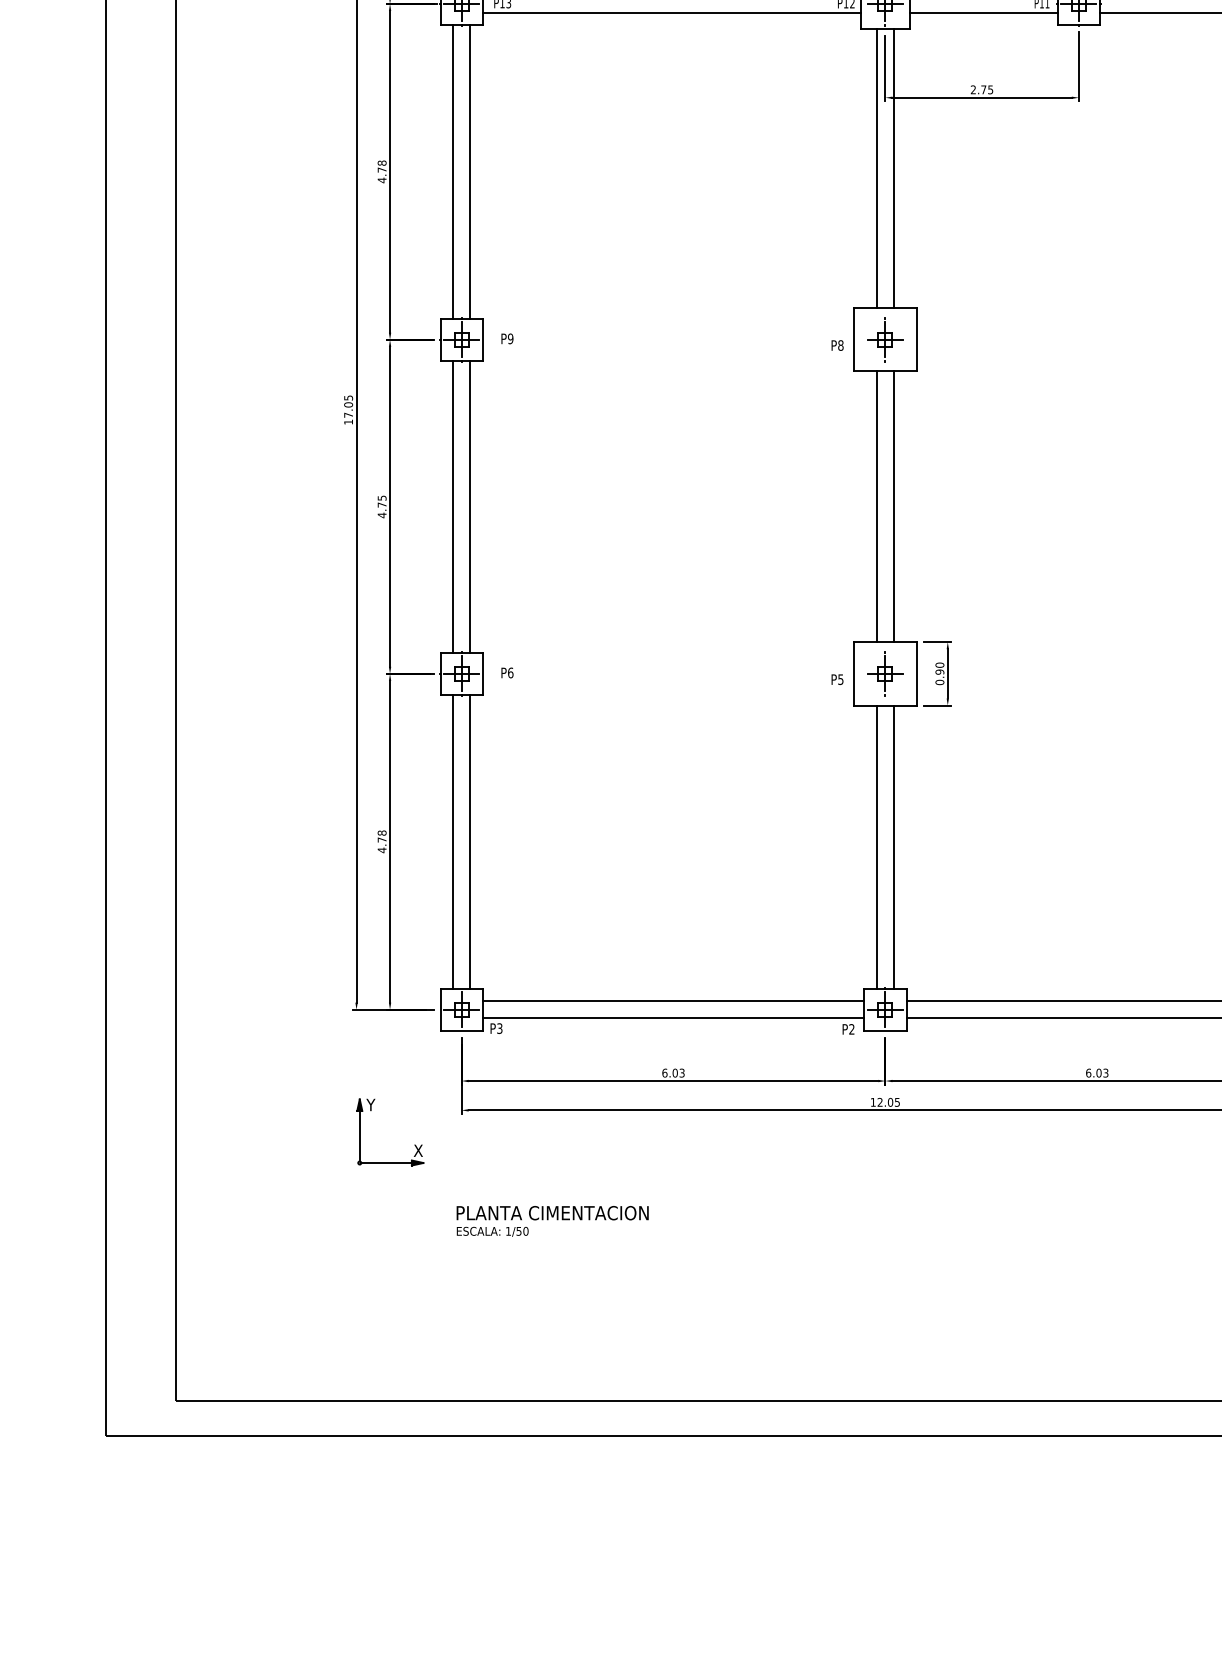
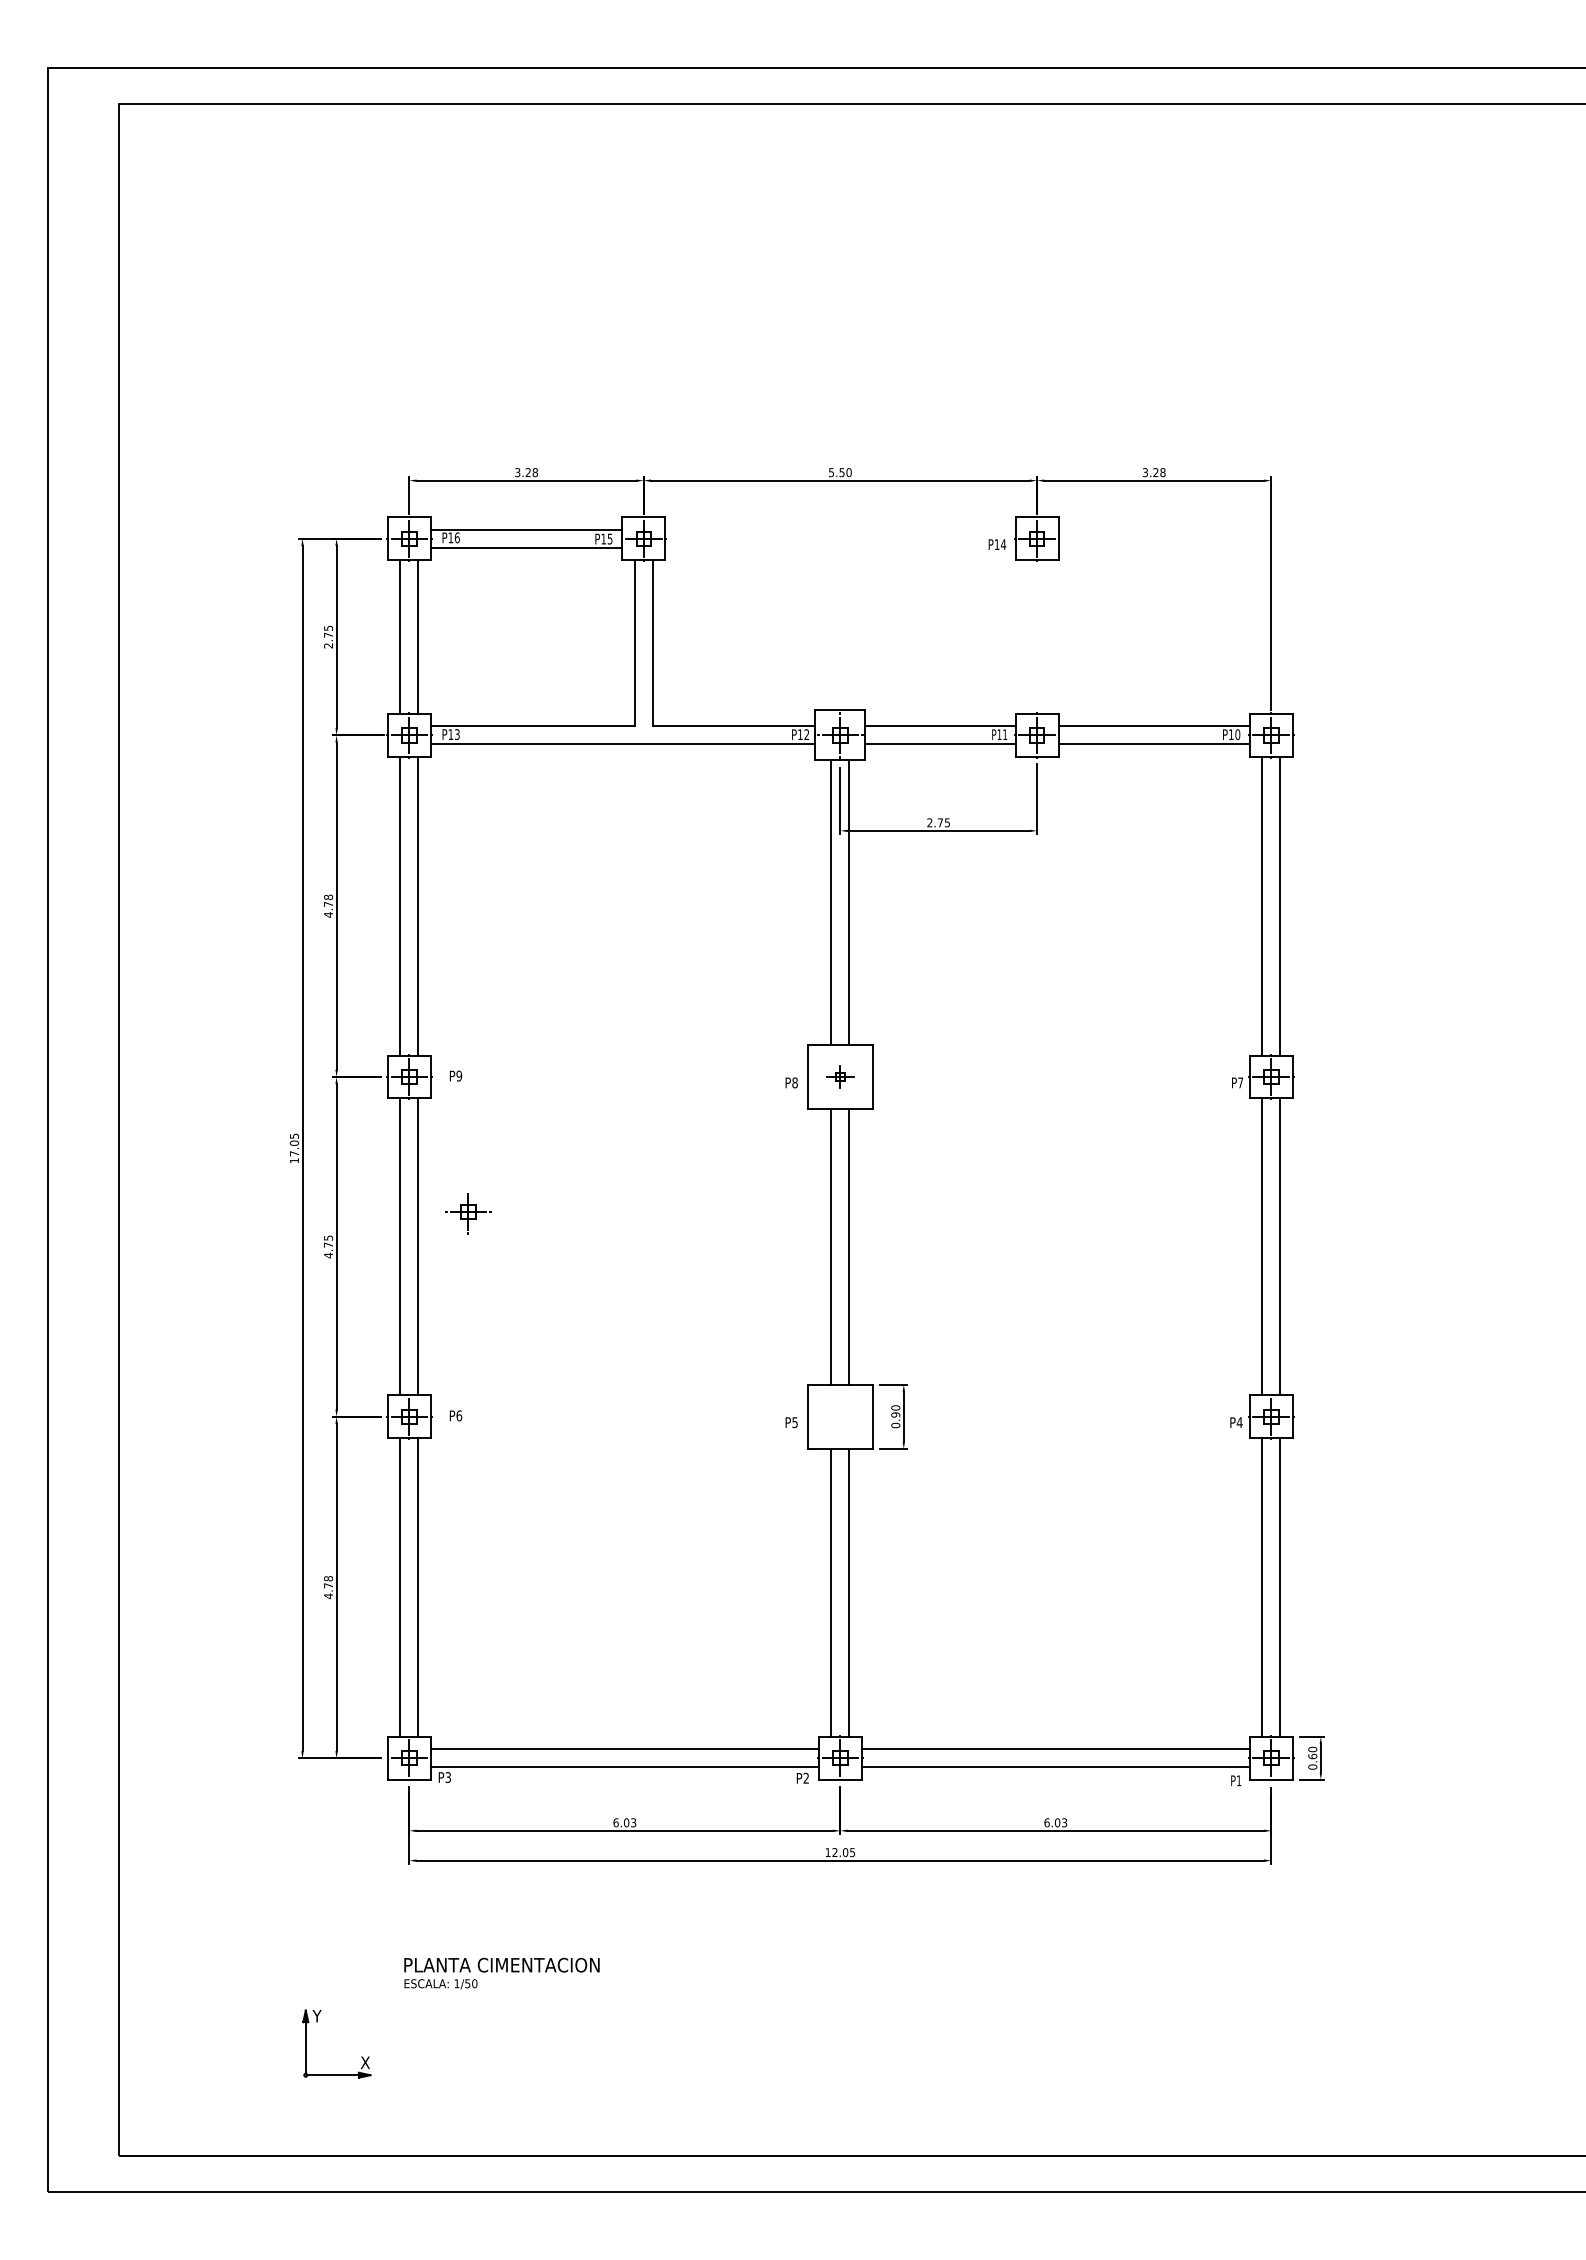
part: (885, 339) -> (840, 1076), size x0.6
part: (885, 675) -> (468, 1213), moved
part: (414, 1144) -> (361, 2056), moved

